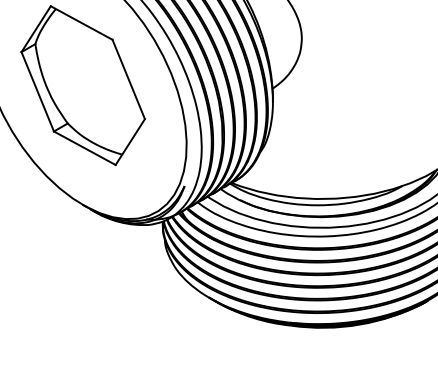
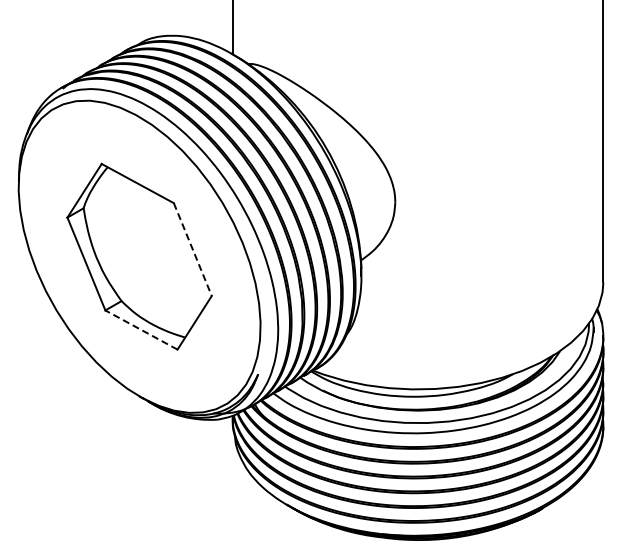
line: (129, 80) -> (193, 250), solid -> dashed
line: (84, 147) -> (141, 329), solid -> dashed

